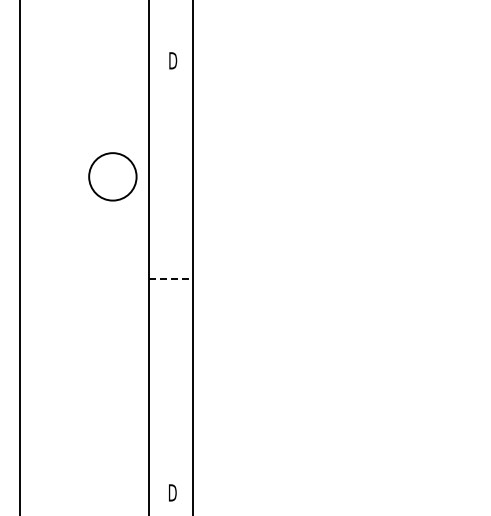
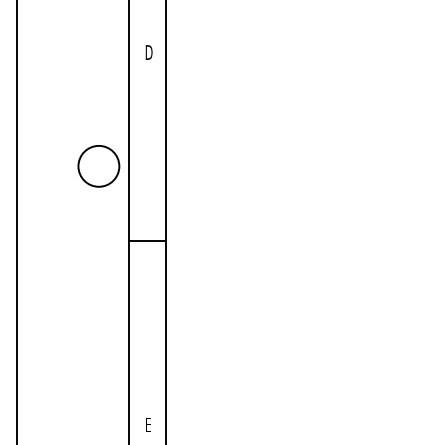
circle: (112, 176) -> (98, 166), moved
line: (170, 279) -> (146, 241), dashed -> solid
text: (172, 492) -> (148, 424), D -> E

